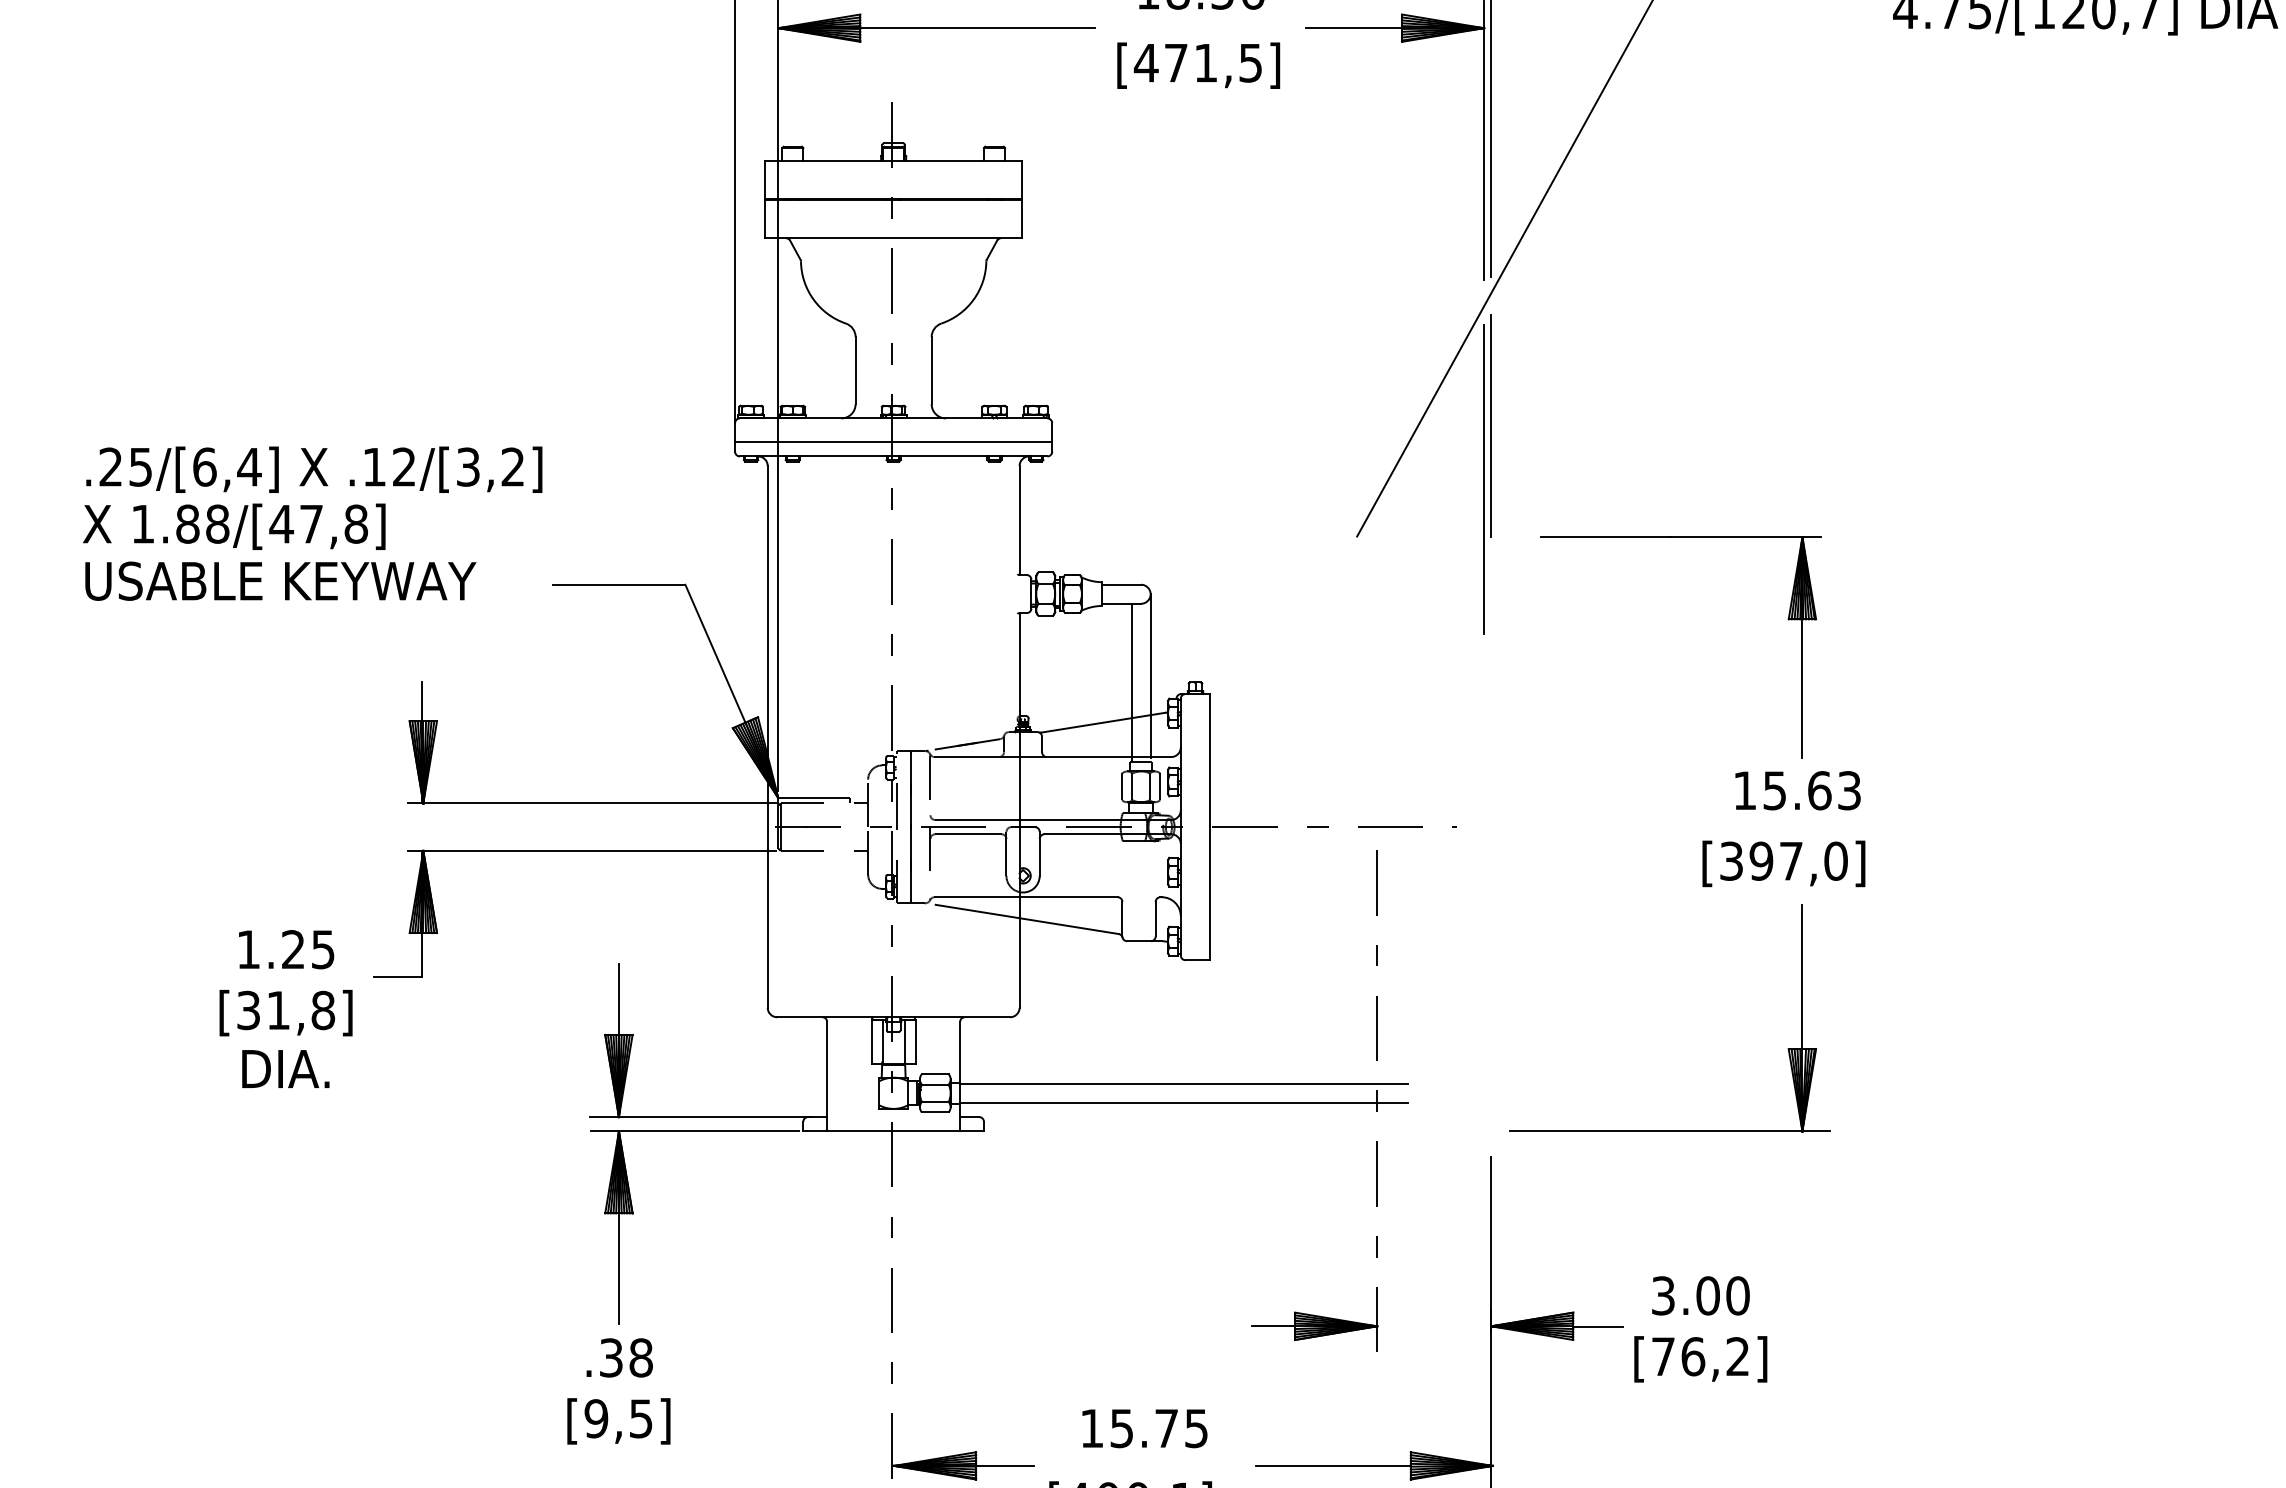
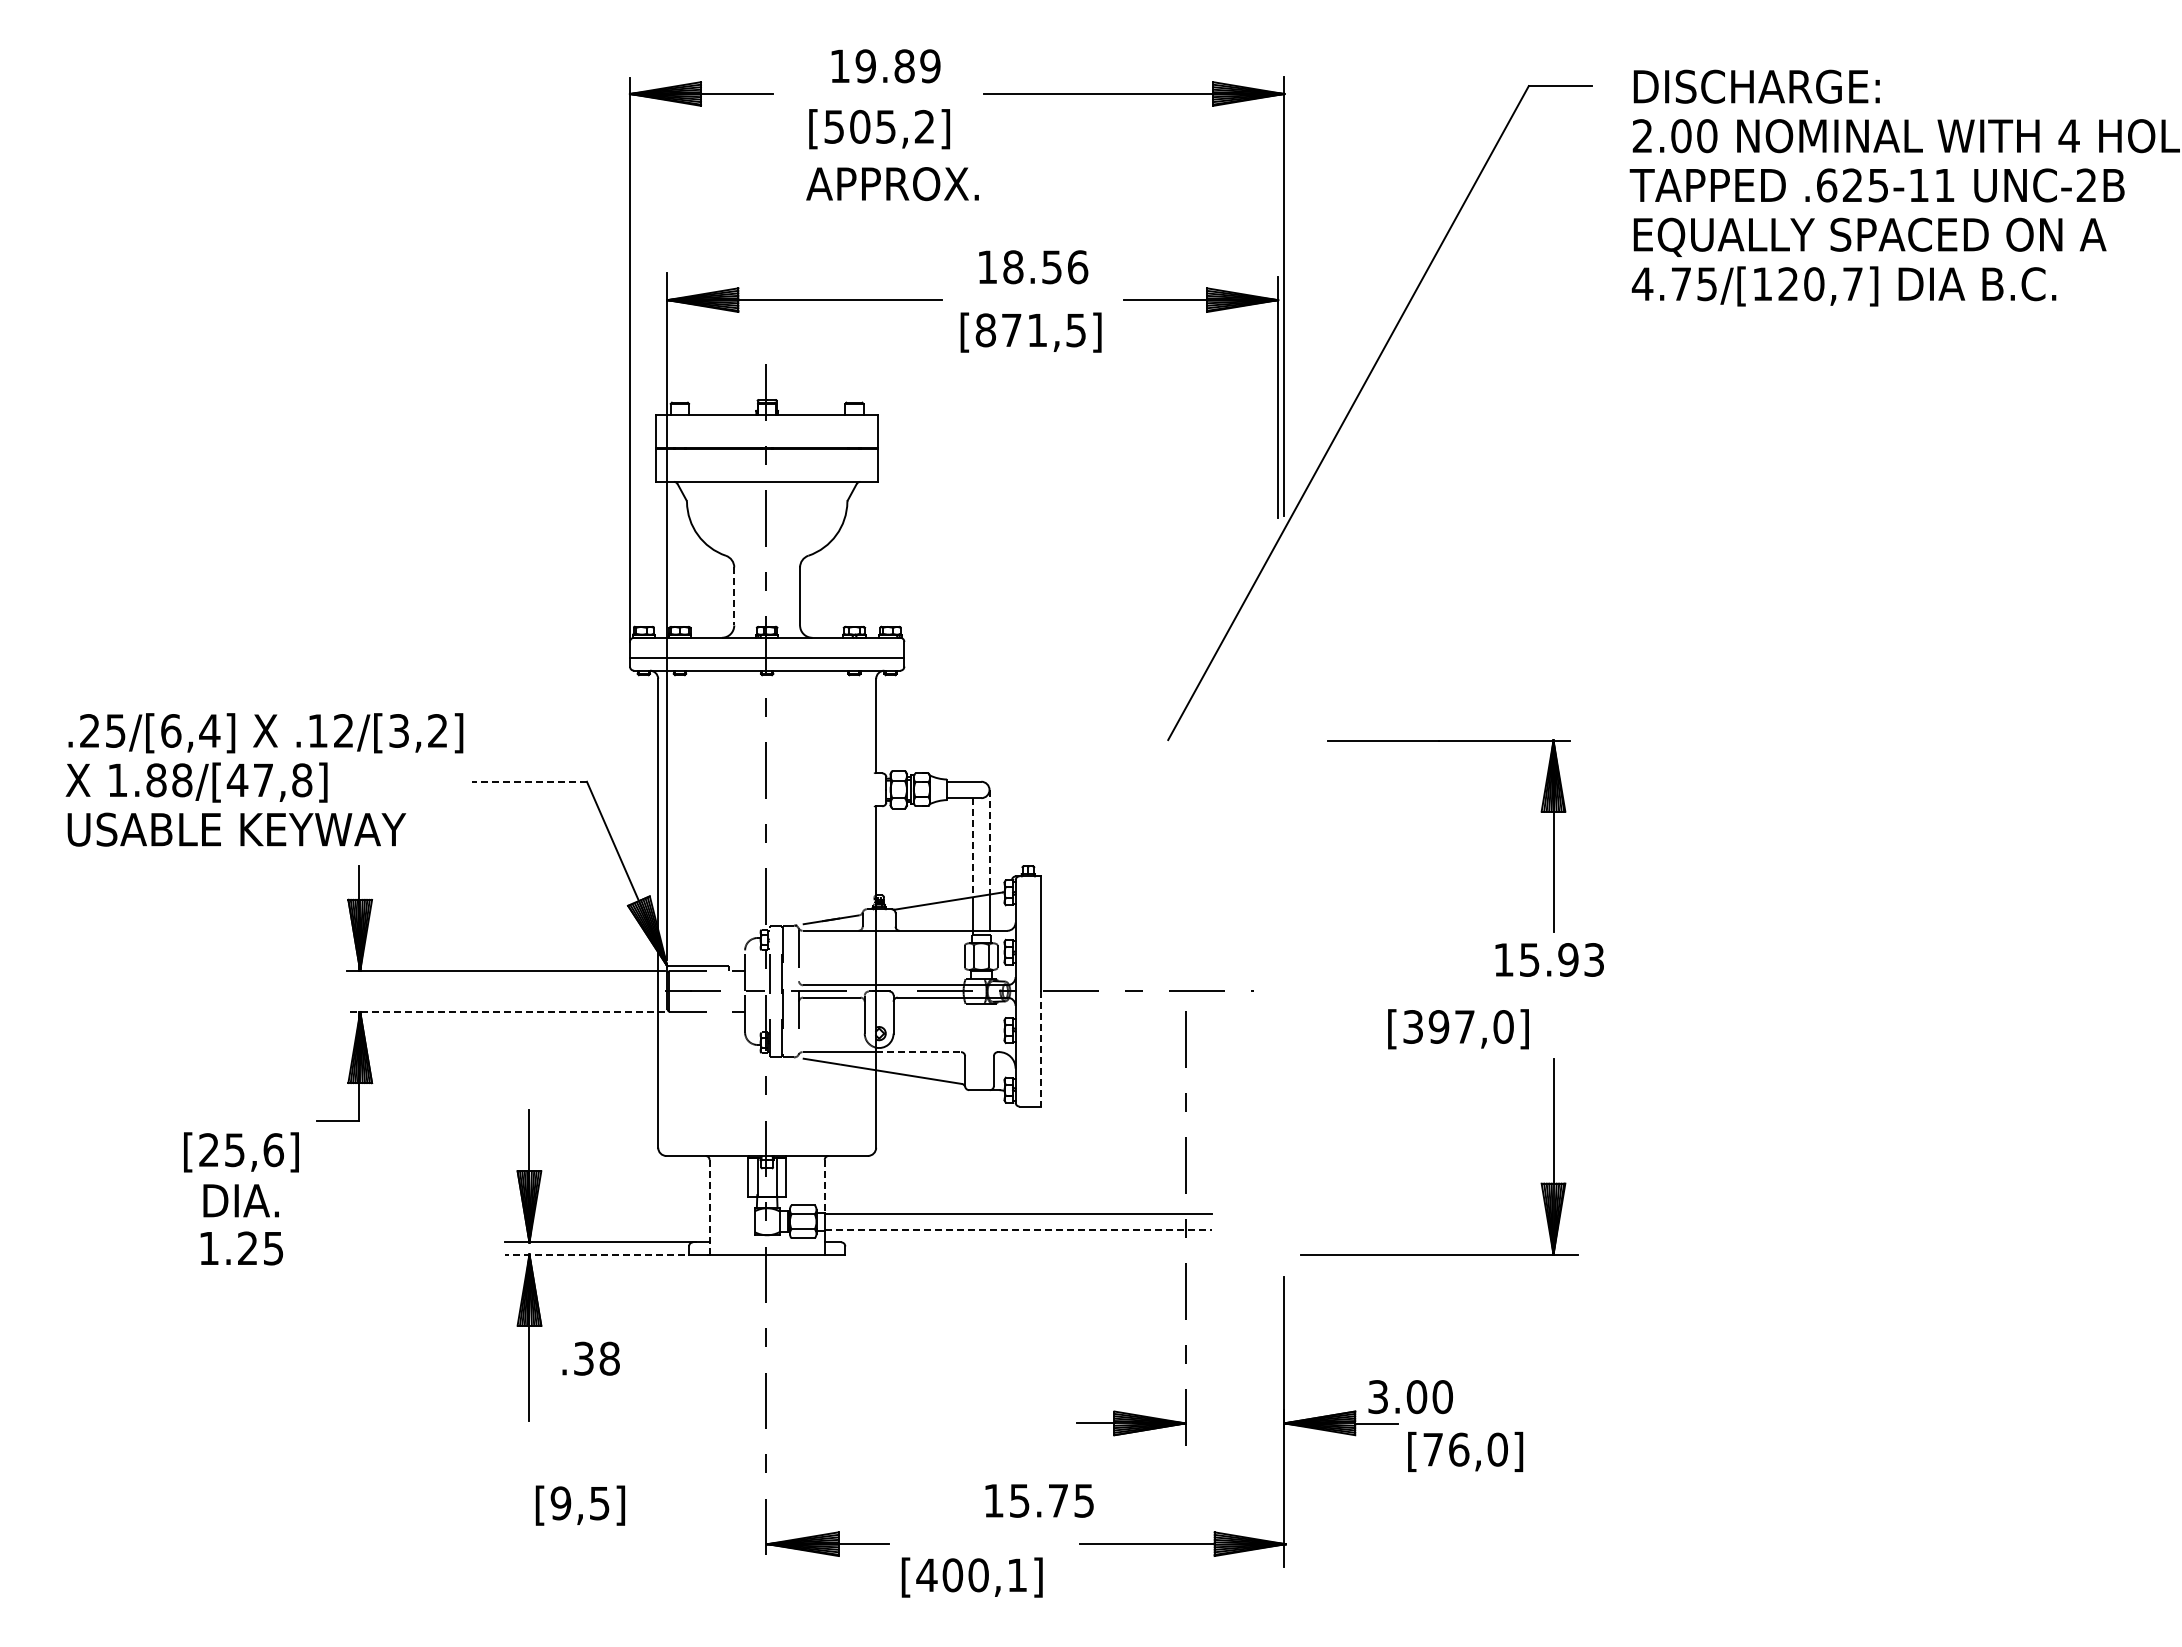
text: (1145, 63) -> (985, 330), [471,5] -> [871,5]
line: (855, 370) -> (734, 596), solid -> dashed
line: (1491, 426) -> (1284, 644), removed
line: (1484, 479) -> (1278, 690), removed
text: (312, 523) -> (264, 779), moved
line: (618, 584) -> (529, 781), solid -> dashed
line: (1150, 654) -> (989, 842), solid -> dashed
line: (1132, 661) -> (973, 848), solid -> dashed
text: (1819, 790) -> (1568, 959), 15.63 -> 15.93
line: (591, 851) -> (505, 1012), solid -> dashed
text: (1783, 864) -> (1458, 1029), moved
line: (1209, 894) -> (1040, 1049), solid -> dashed
line: (1069, 897) -> (919, 1052), solid -> dashed
text: (286, 949) -> (241, 1248), moved
text: (286, 1010) -> (241, 1150), [31,8] -> [25,6]
line: (959, 1052) -> (824, 1186), solid -> dashed
line: (826, 1075) -> (709, 1206), solid -> dashed
line: (1184, 1103) -> (1018, 1230), solid -> dashed
line: (695, 1131) -> (595, 1254), solid -> dashed
text: (1700, 1296) -> (1410, 1397), moved
text: (1737, 1356) -> (1497, 1449), [76,2] -> [76,0]
text: (618, 1357) -> (590, 1358), moved
text: (617, 1421) -> (579, 1505), moved
text: (1144, 1428) -> (1039, 1500), moved

